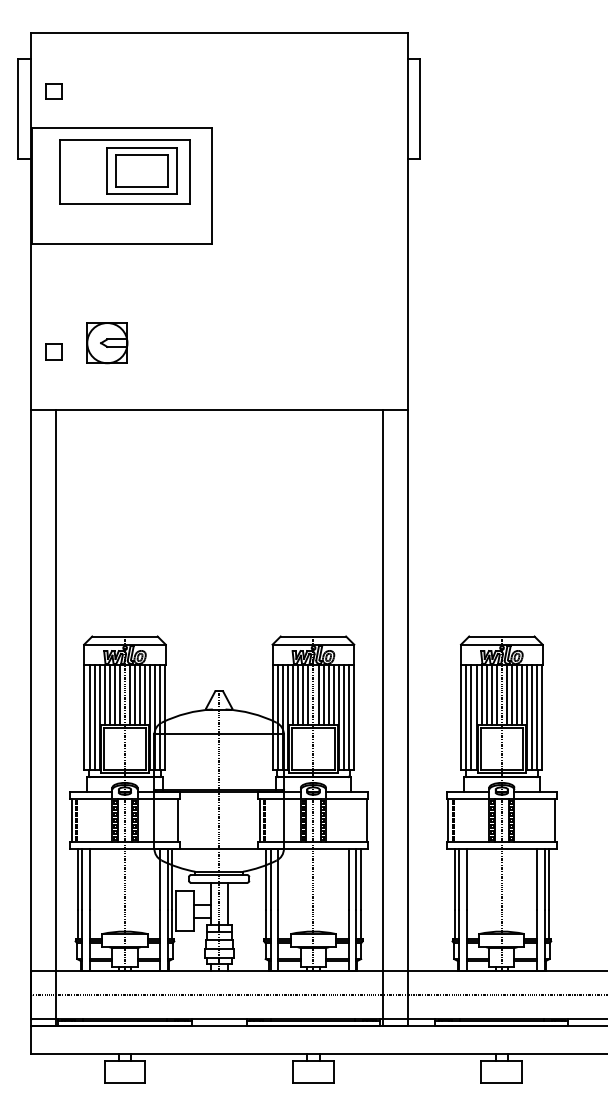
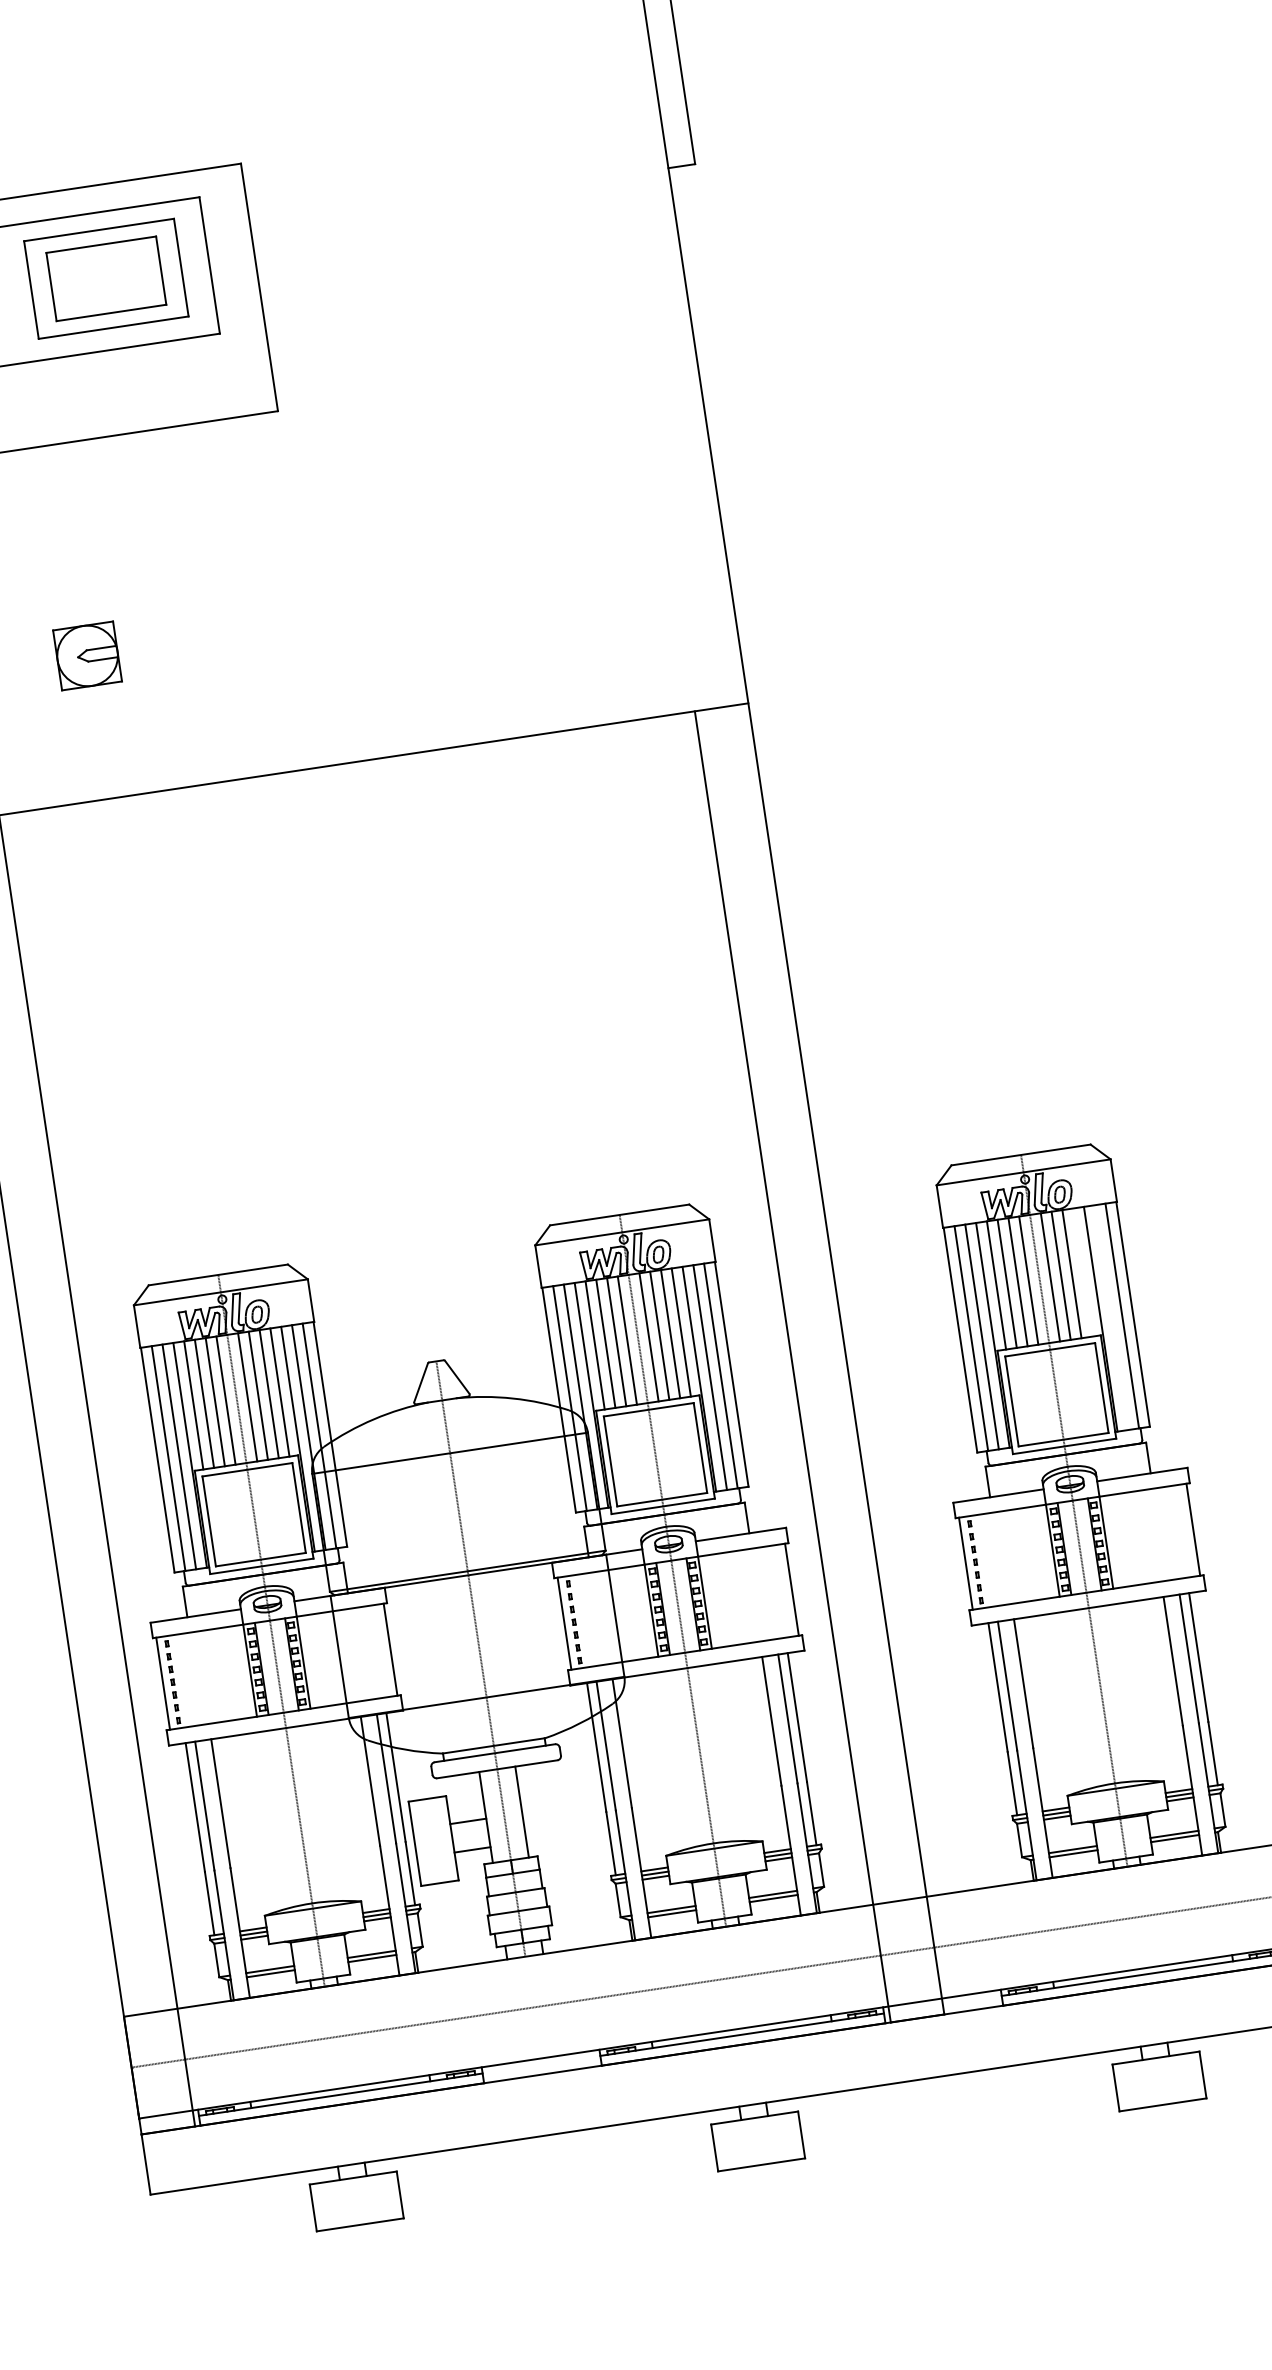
part: (107, 343) -> (87, 656), size x0.7
line: (522, 694) -> (1083, 1271), removed
line: (532, 717) -> (1112, 1317), removed

